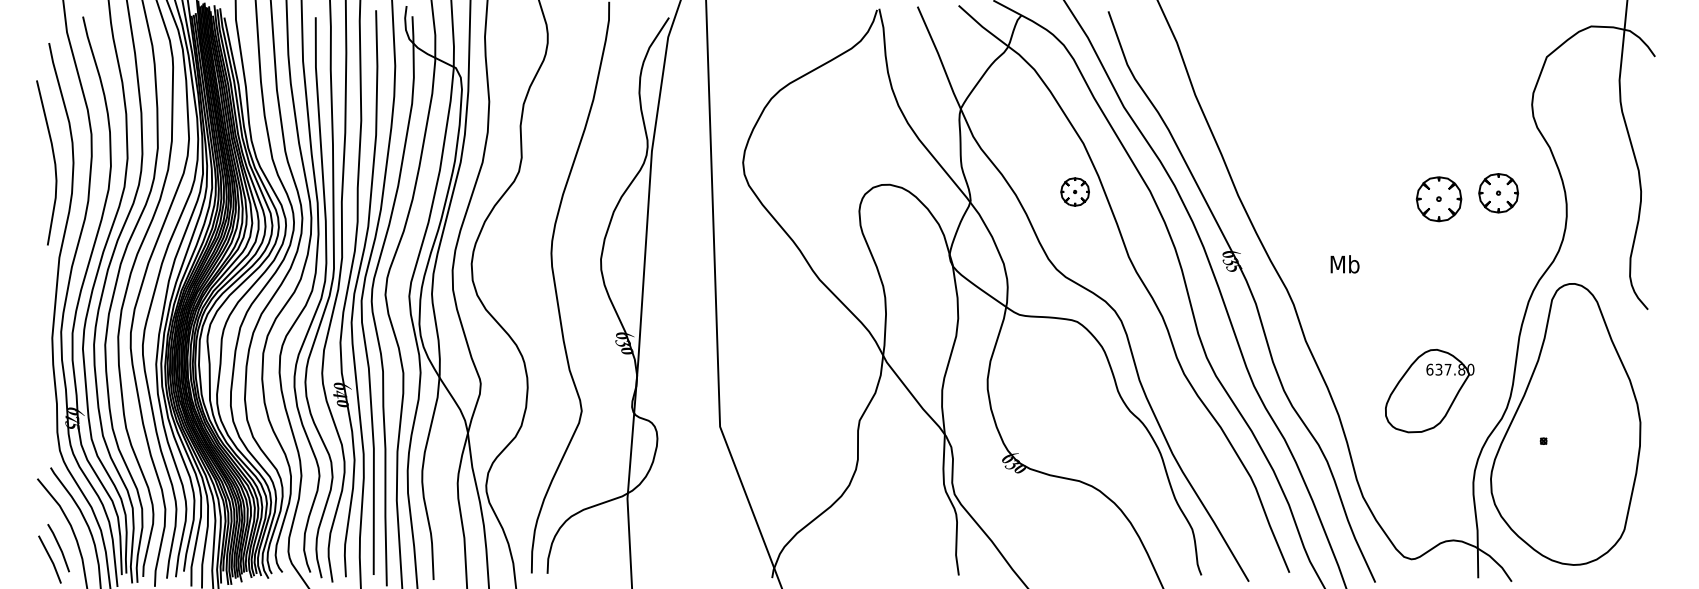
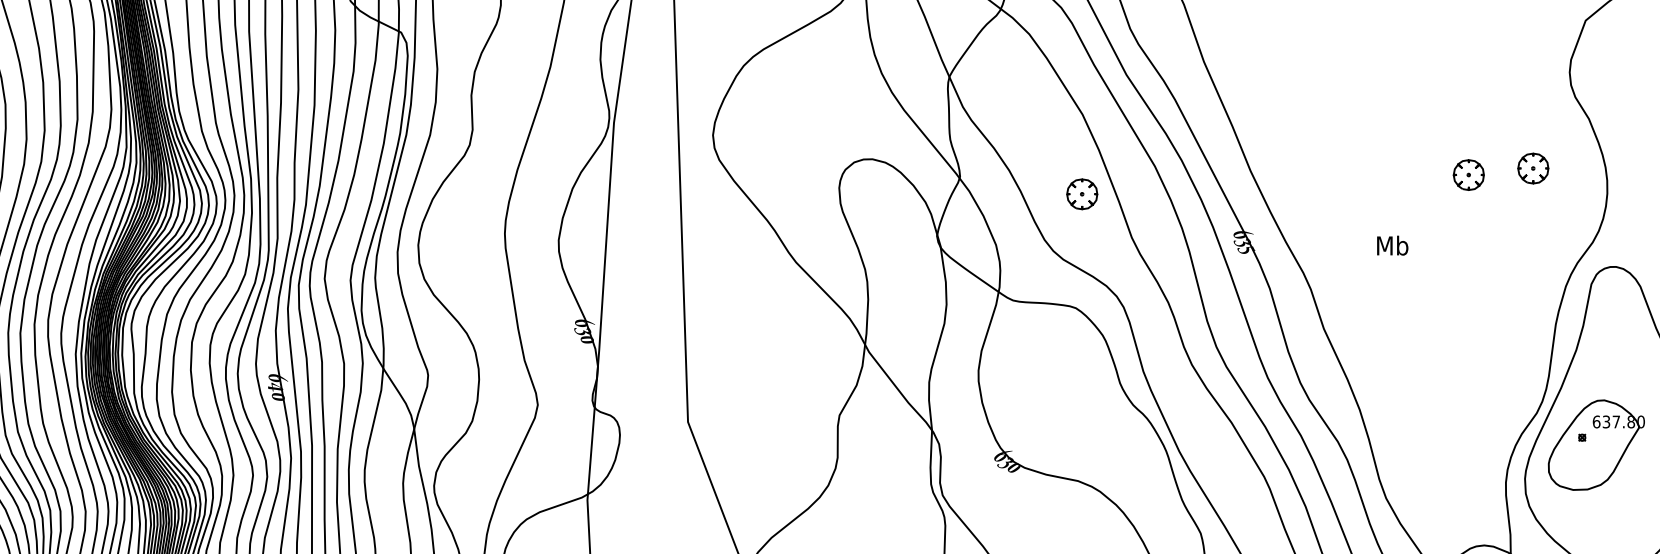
part: (1074, 191) -> (1081, 193), moved
part: (1498, 193) -> (1533, 168), size x0.71
part: (1439, 199) -> (1469, 175), size x0.62
text: (1344, 264) -> (1392, 245), moved
part: (1429, 391) -> (1596, 445), moved

